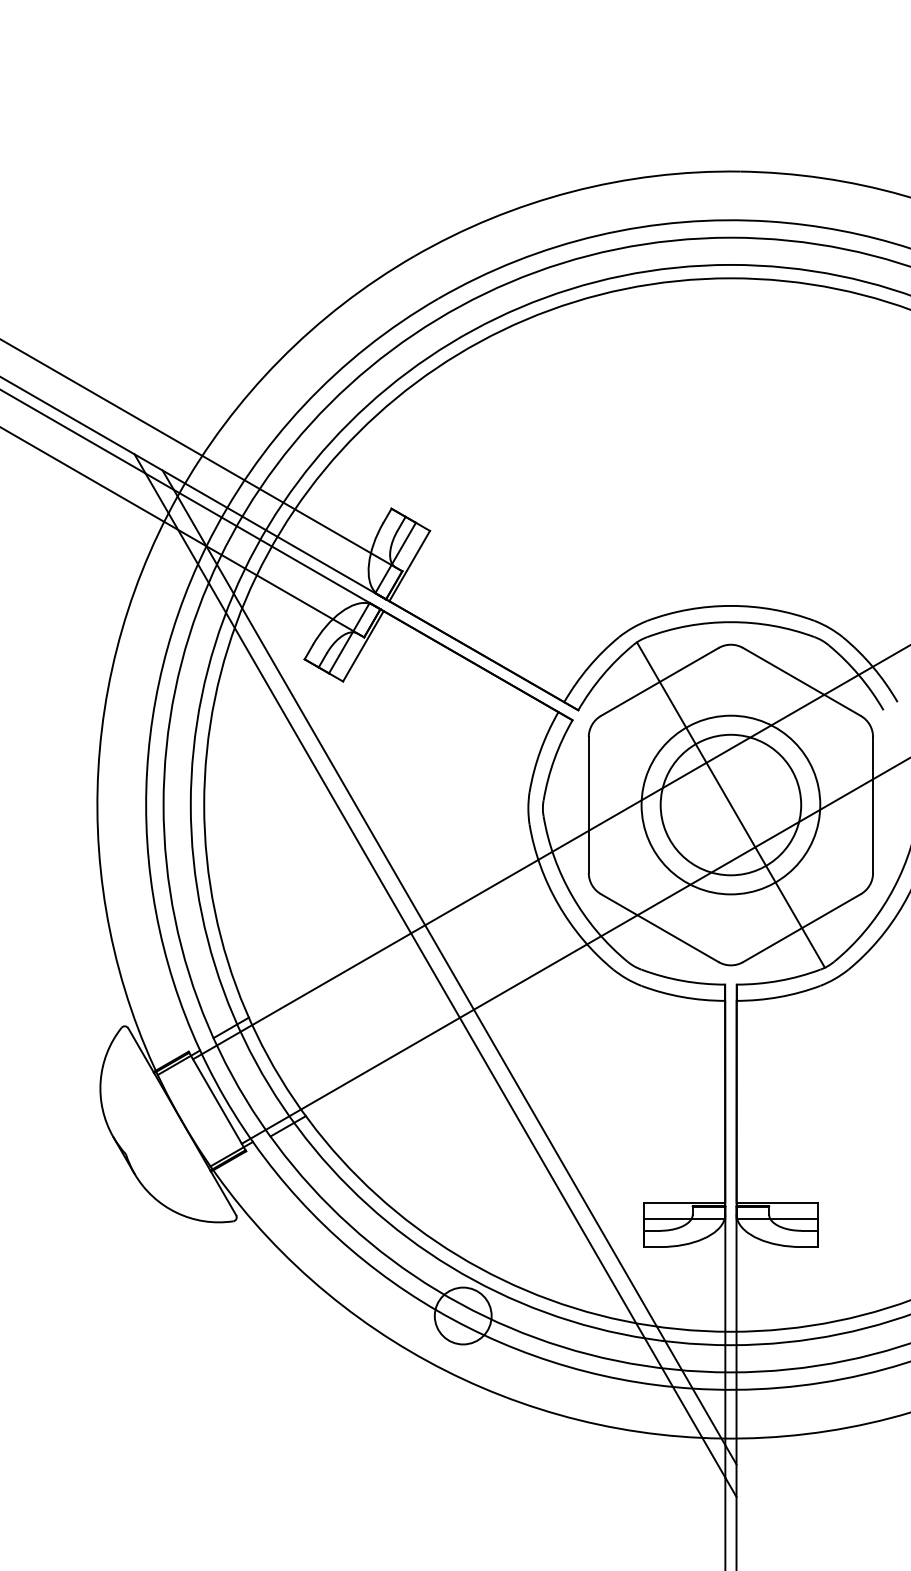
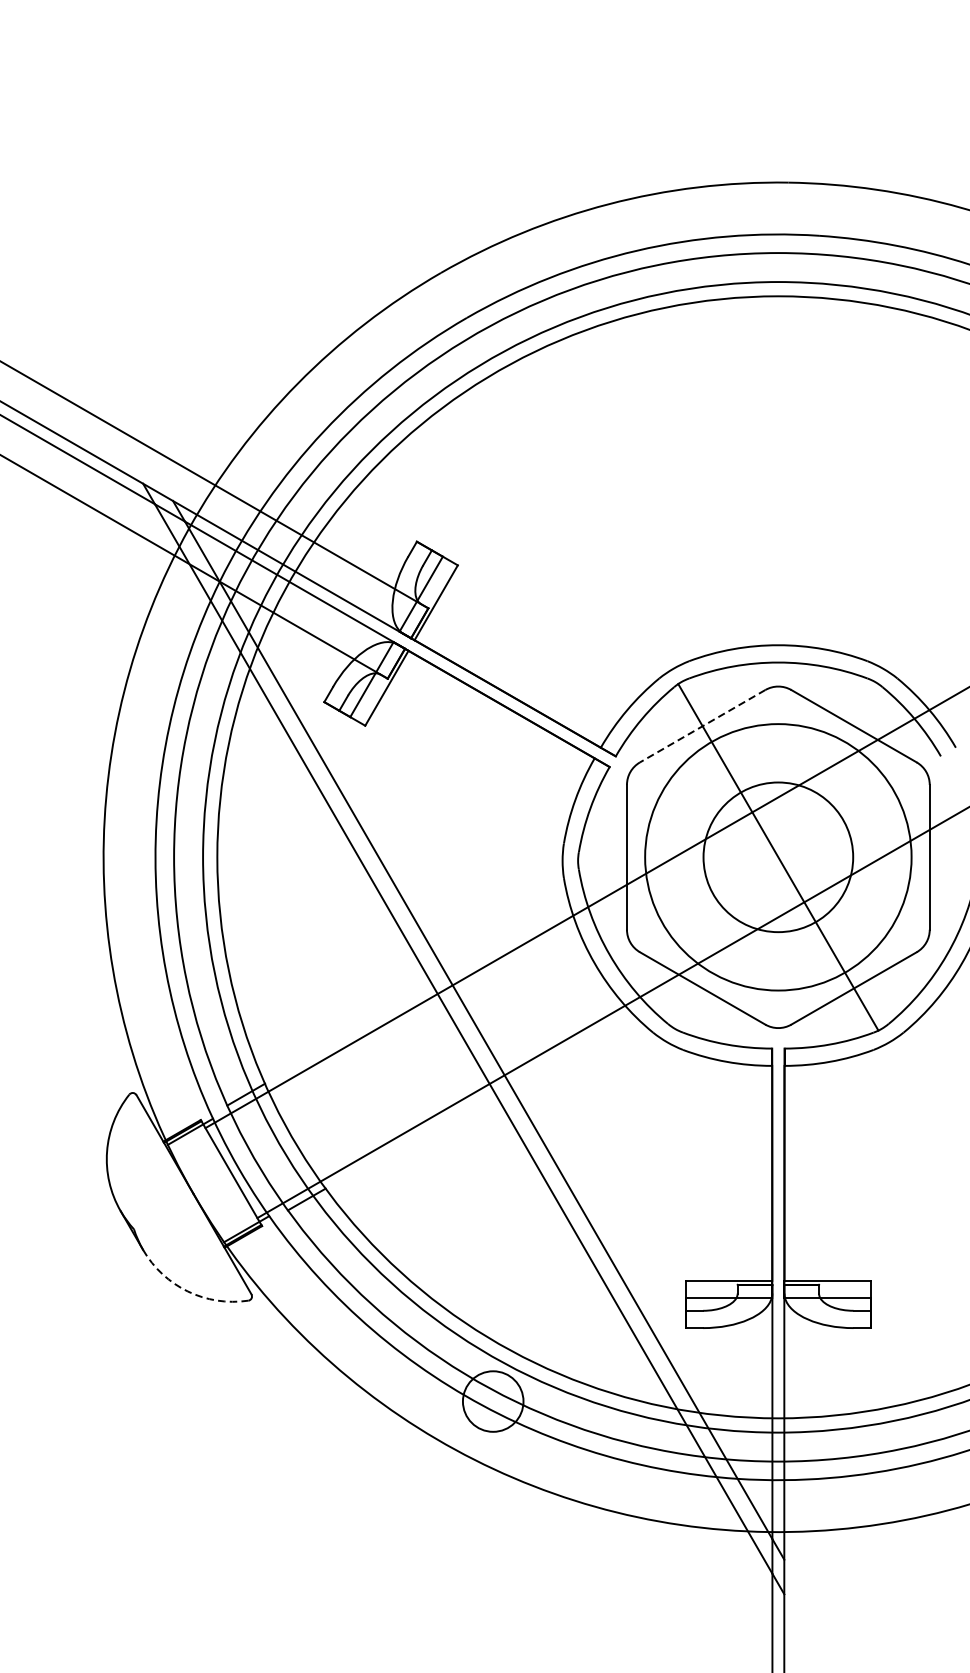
line: (659, 681) -> (702, 725), solid -> dashed
circle: (730, 804) -> (777, 856), size x1.4
arc: (176, 1212) -> (187, 1291), solid -> dashed

